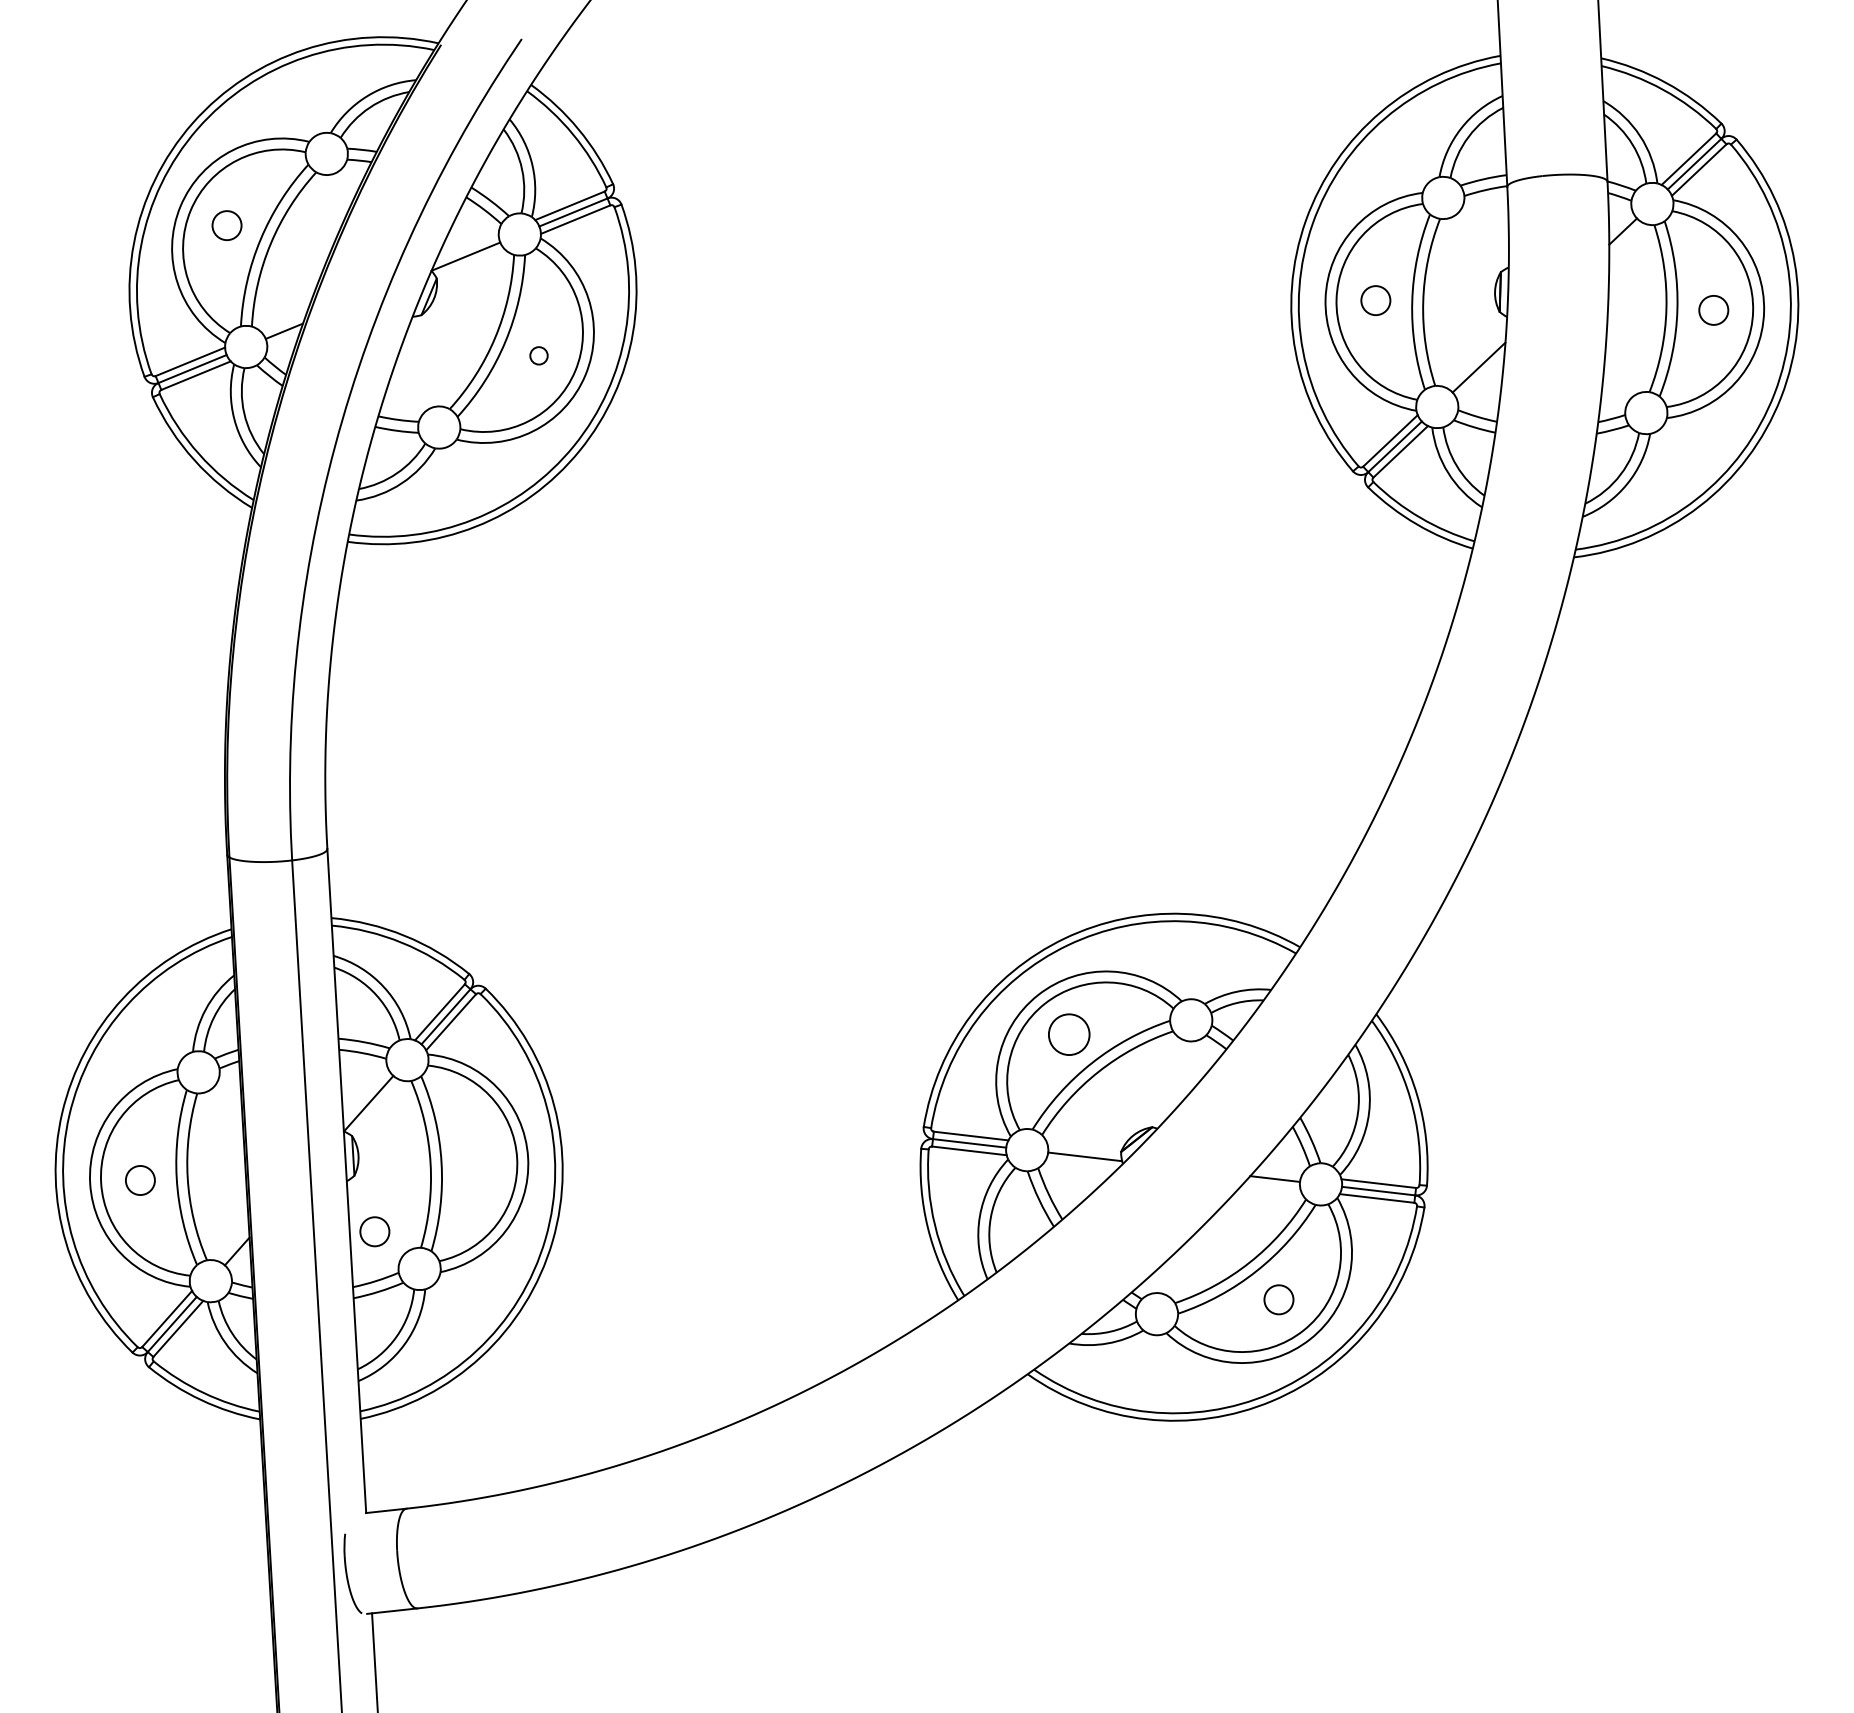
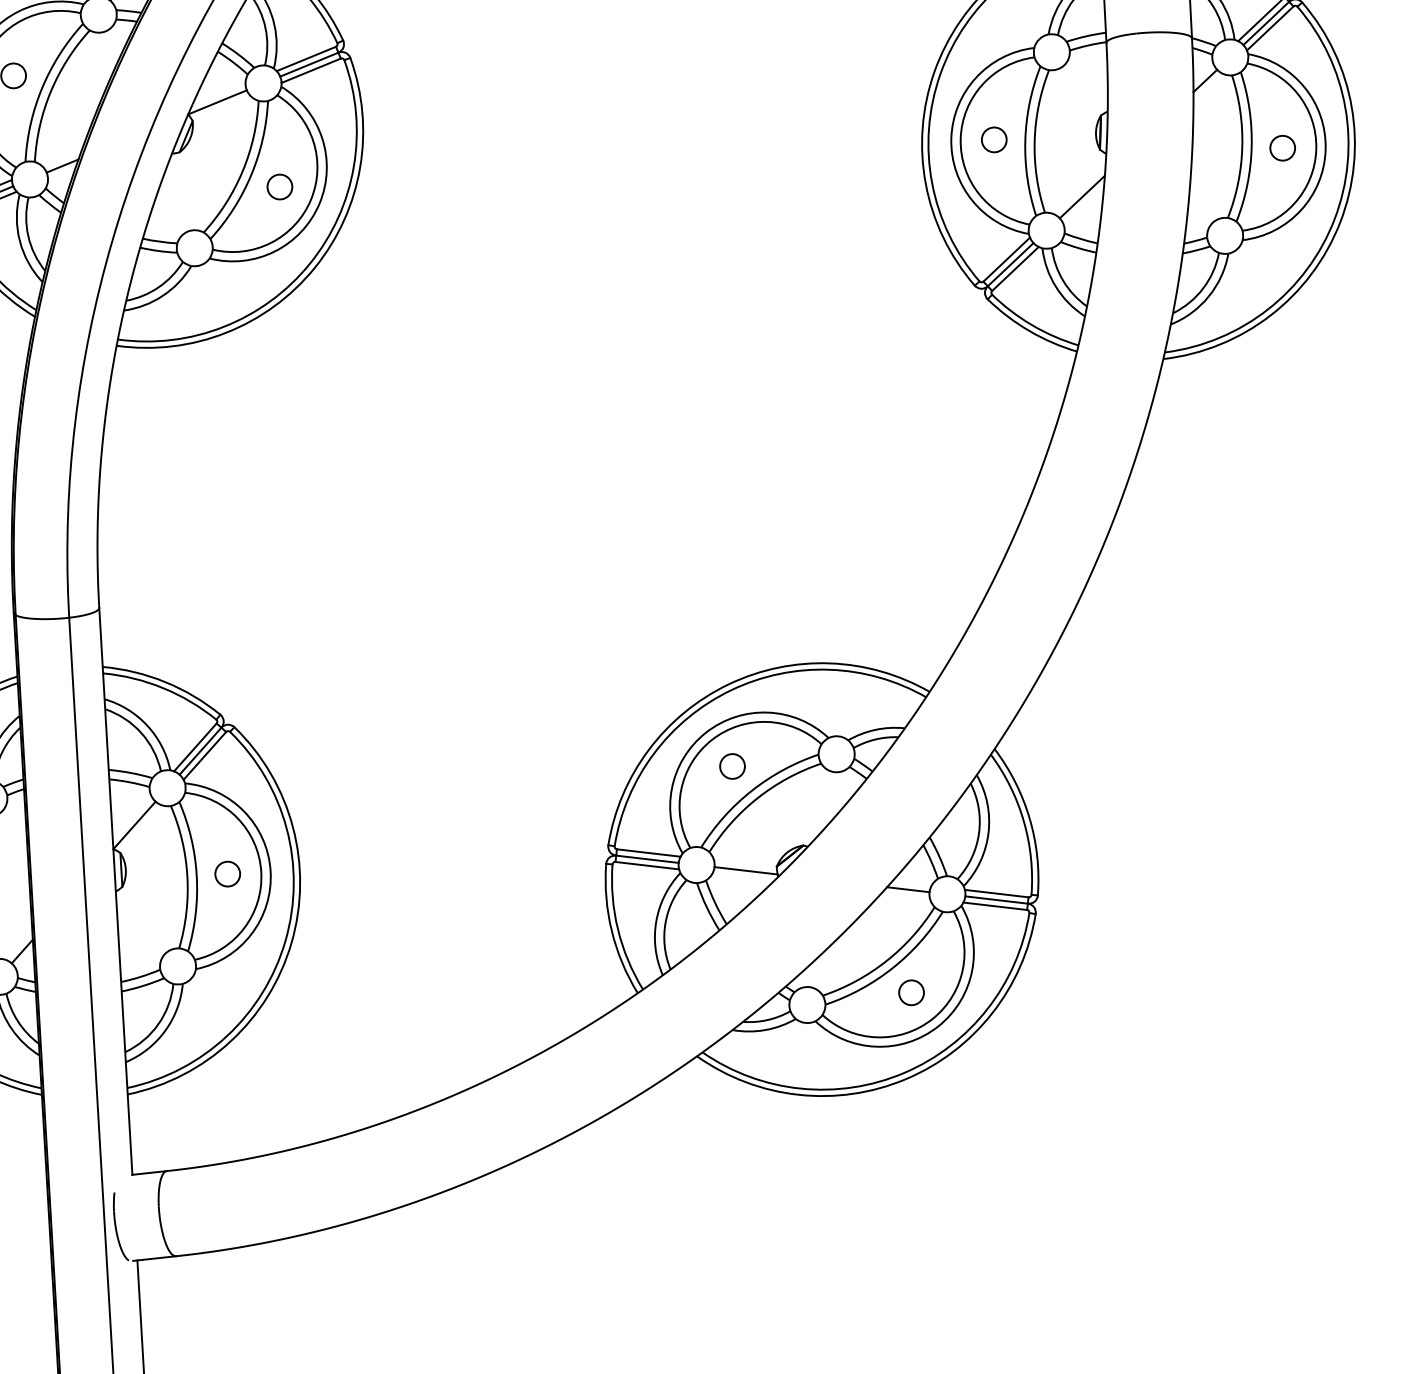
circle: (538, 355) -> (279, 186), size x1.67
circle: (1068, 1034) -> (731, 766), size x0.71
circle: (374, 1231) -> (227, 873), moved

